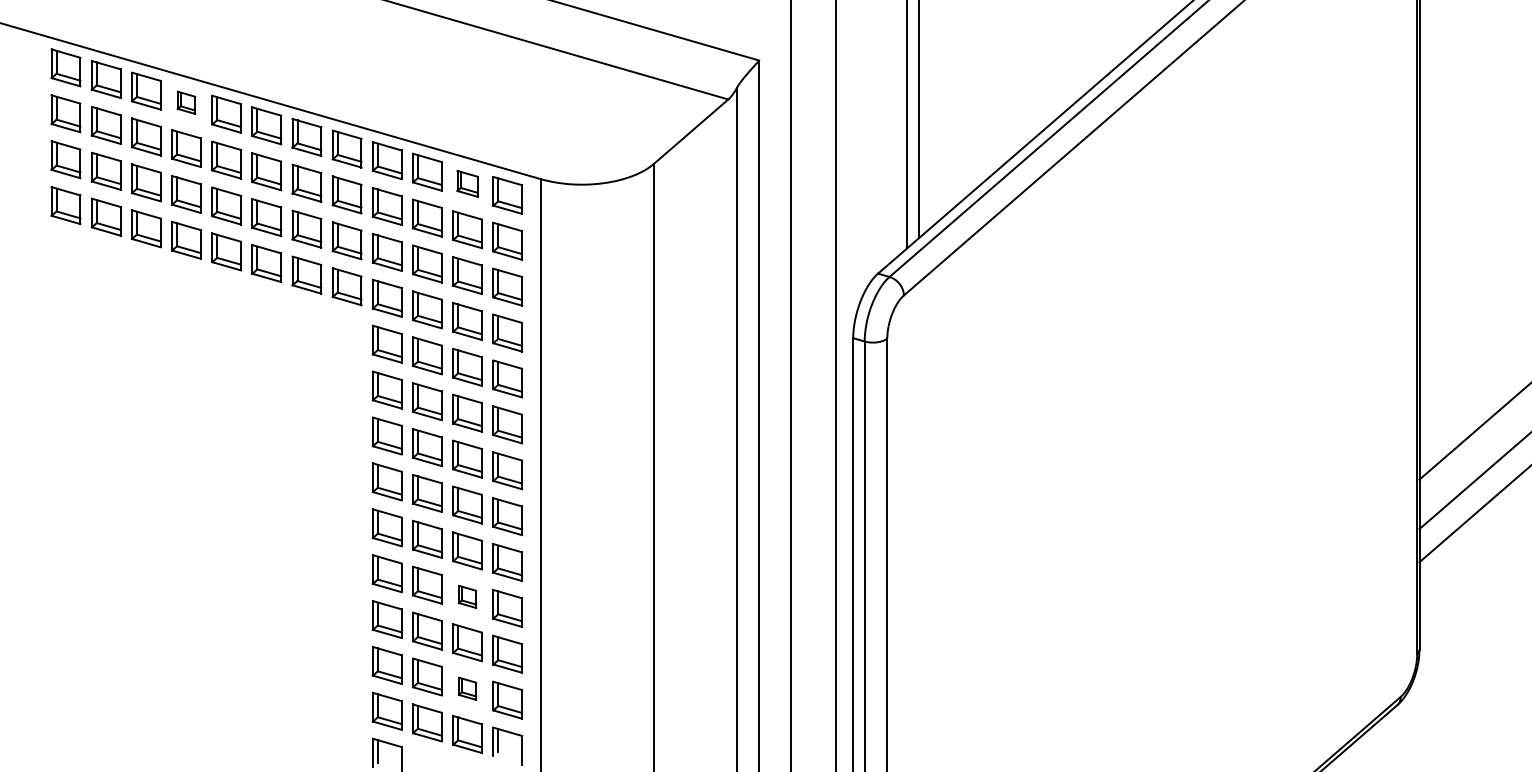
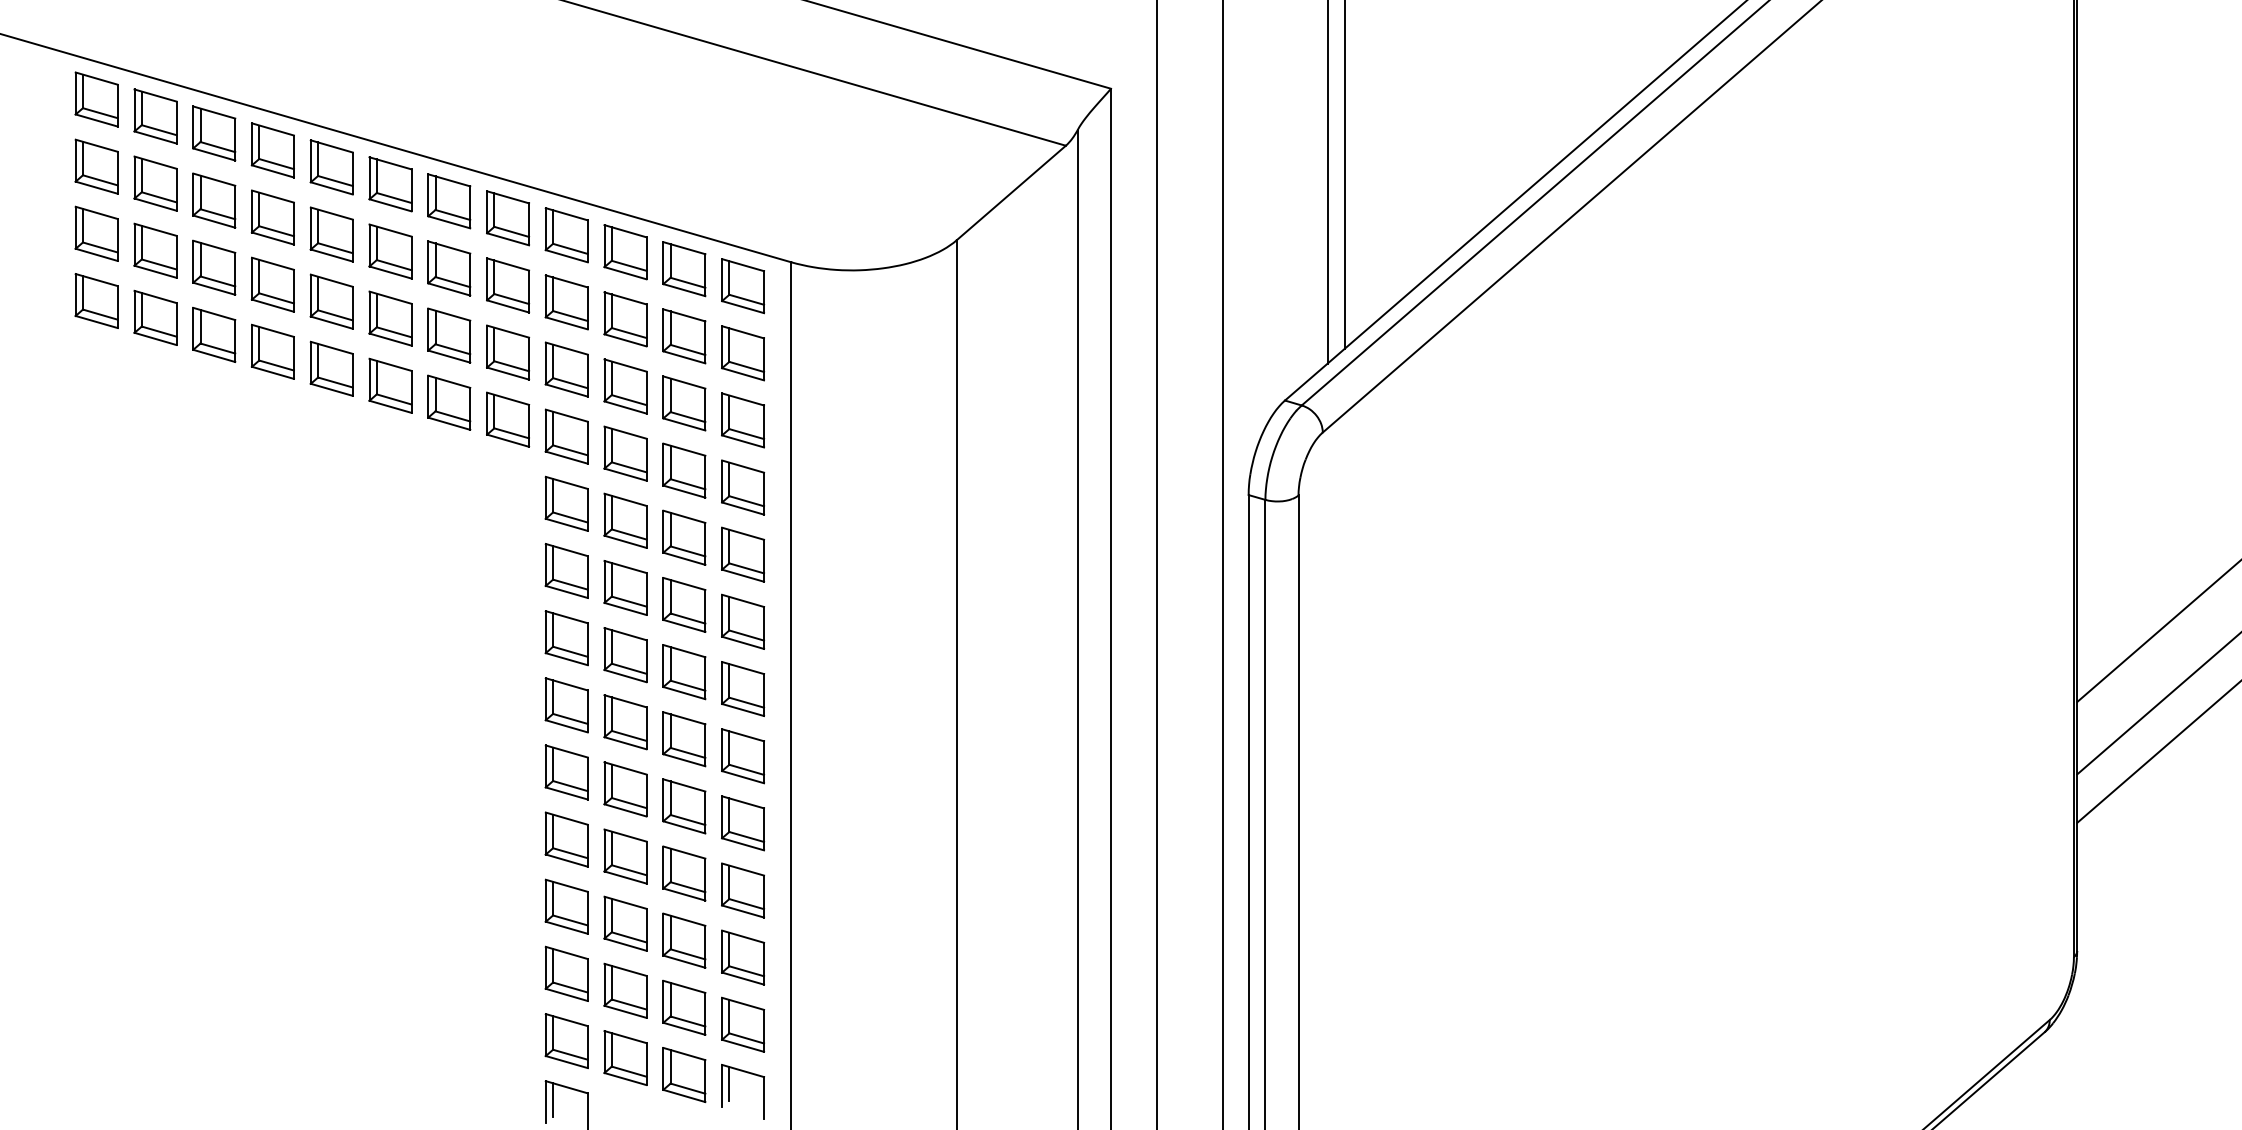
part: (186, 102) -> (273, 150), size x1.67
part: (467, 183) -> (684, 268), size x1.43
part: (467, 596) -> (684, 873), size x1.67
part: (467, 688) -> (684, 1007), size x1.67

